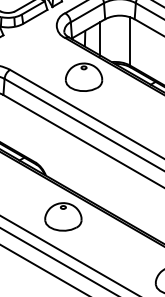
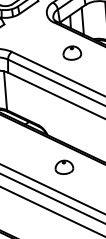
part: (84, 76) -> (72, 52), size x0.6
part: (63, 216) -> (64, 166), size x0.6

